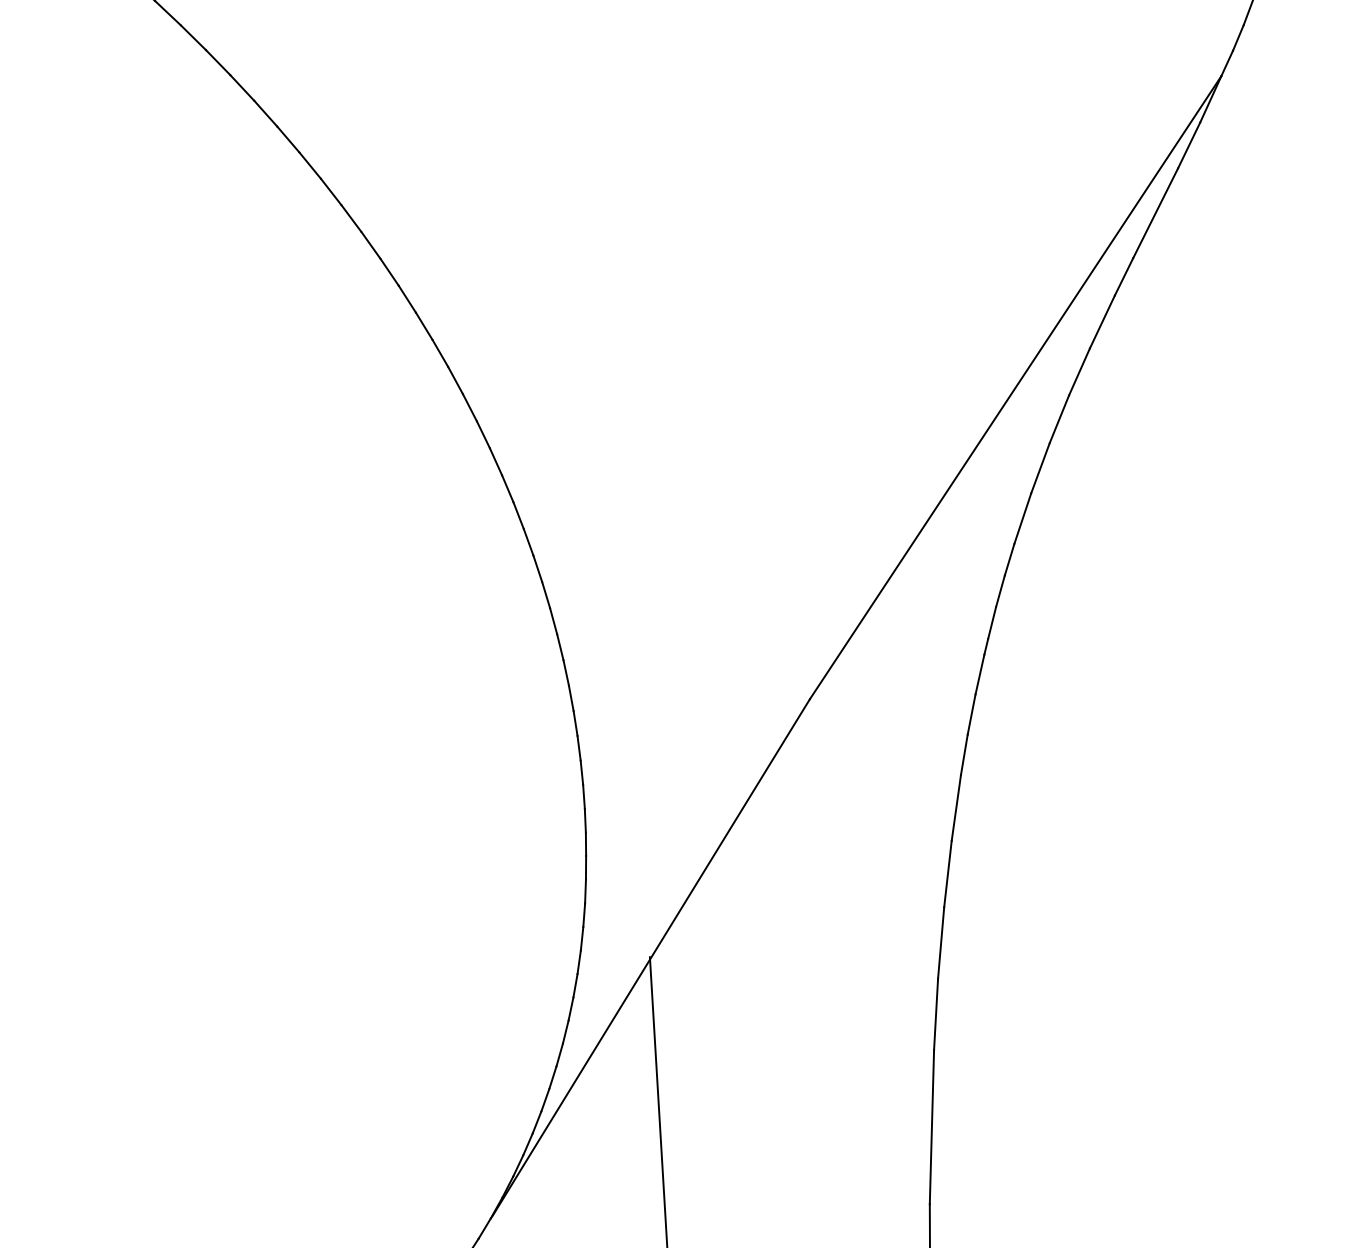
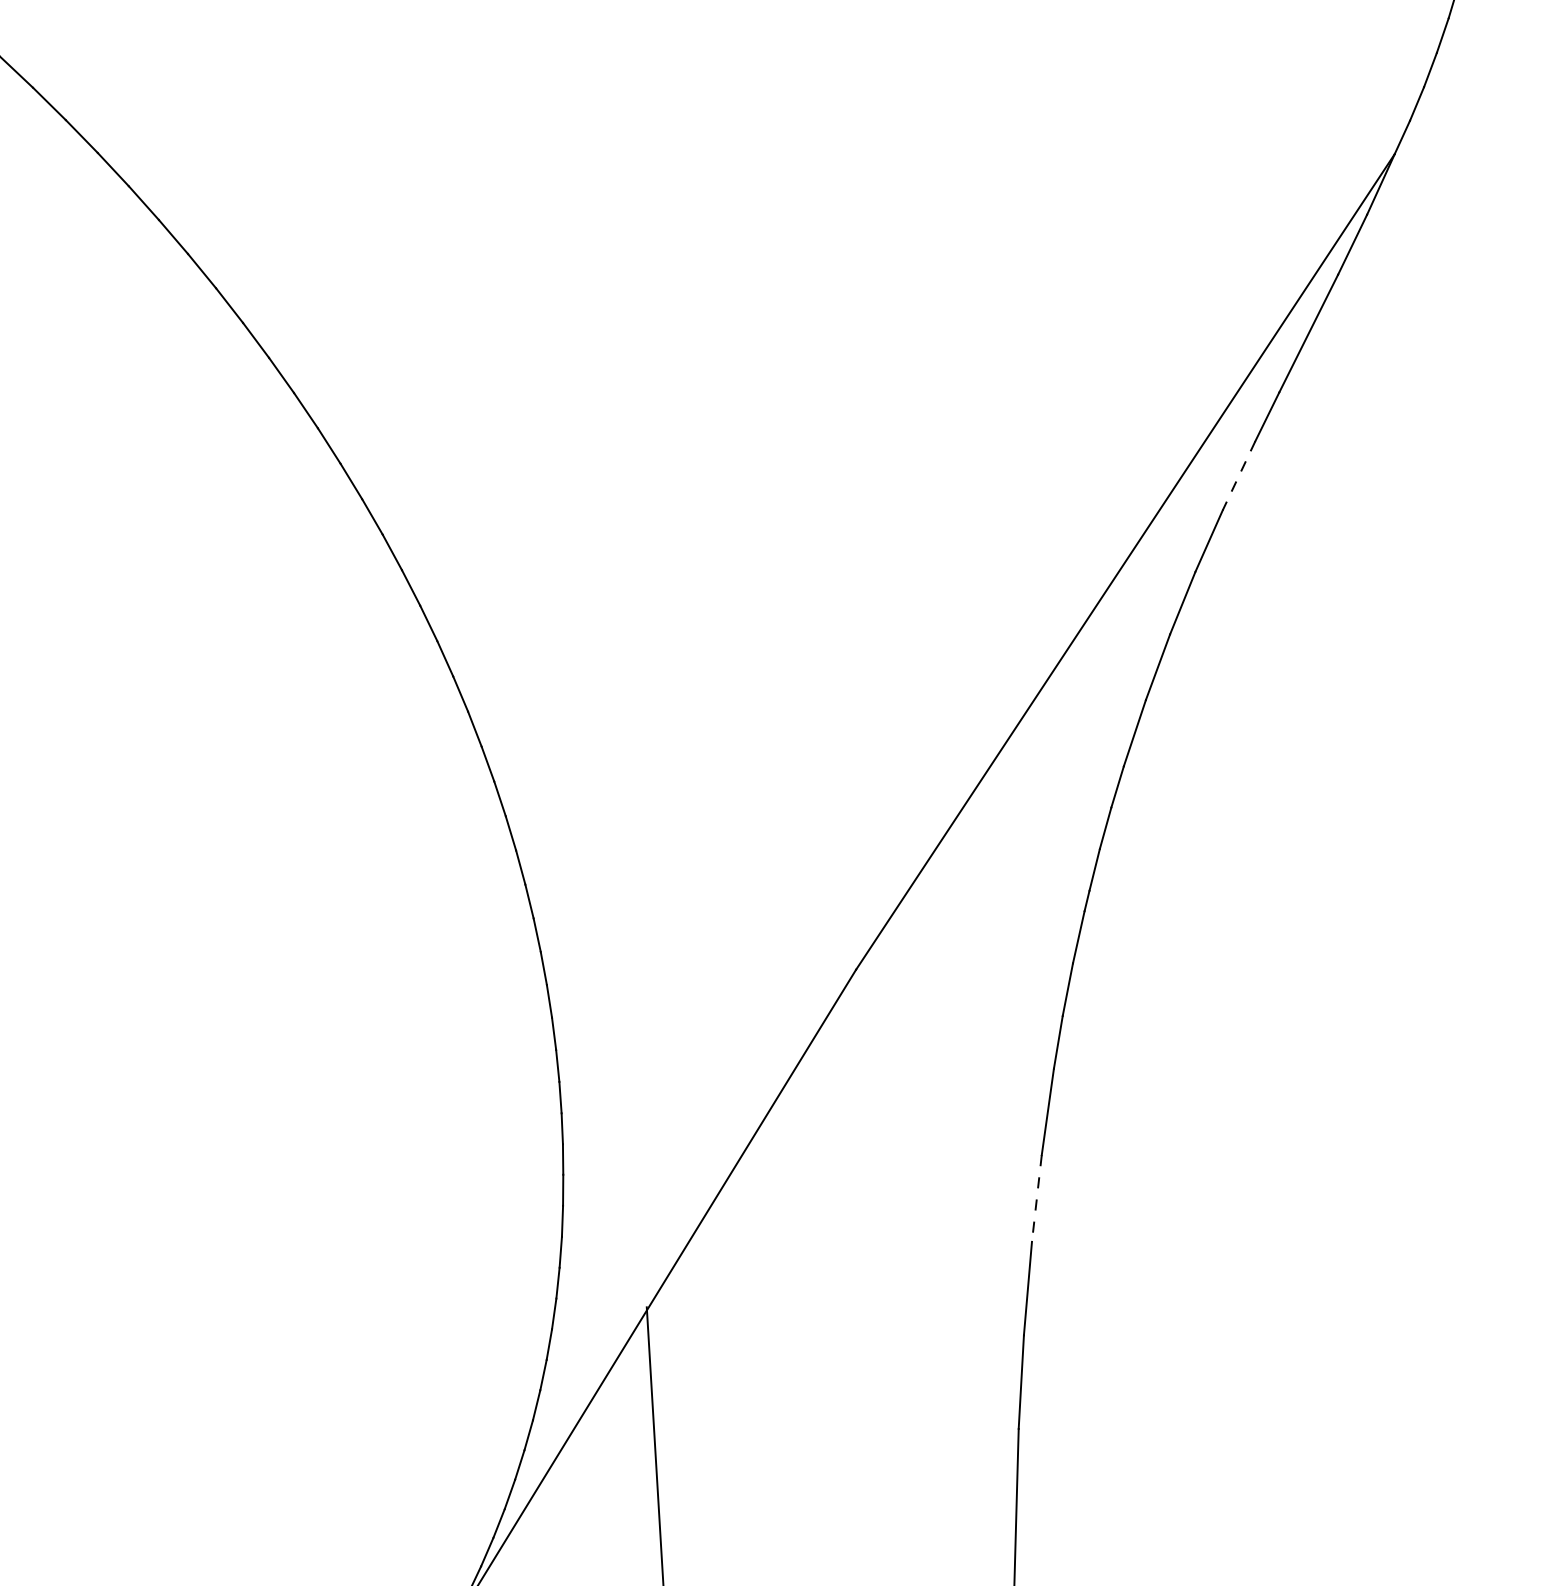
line: (1102, 322) -> (1239, 476), solid -> dashed
line: (947, 874) -> (1036, 1199), solid -> dashed

